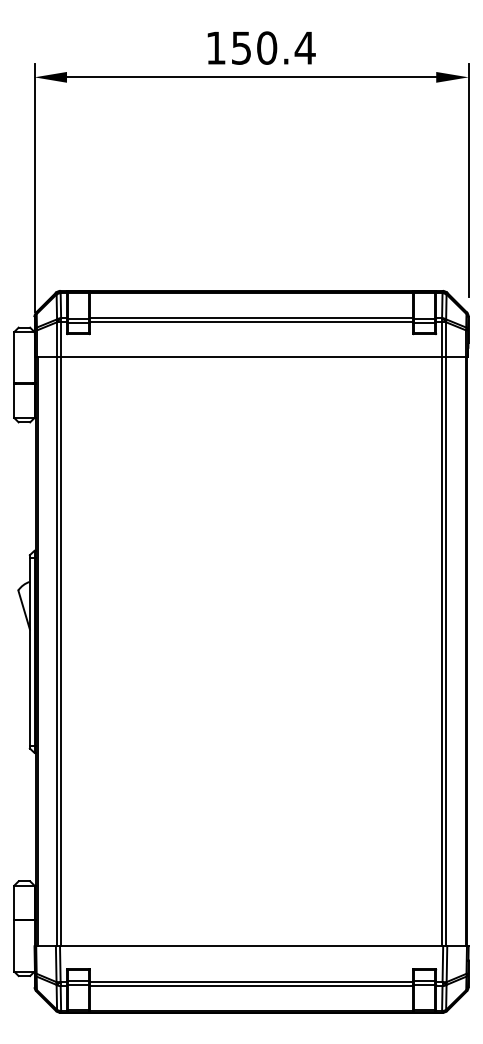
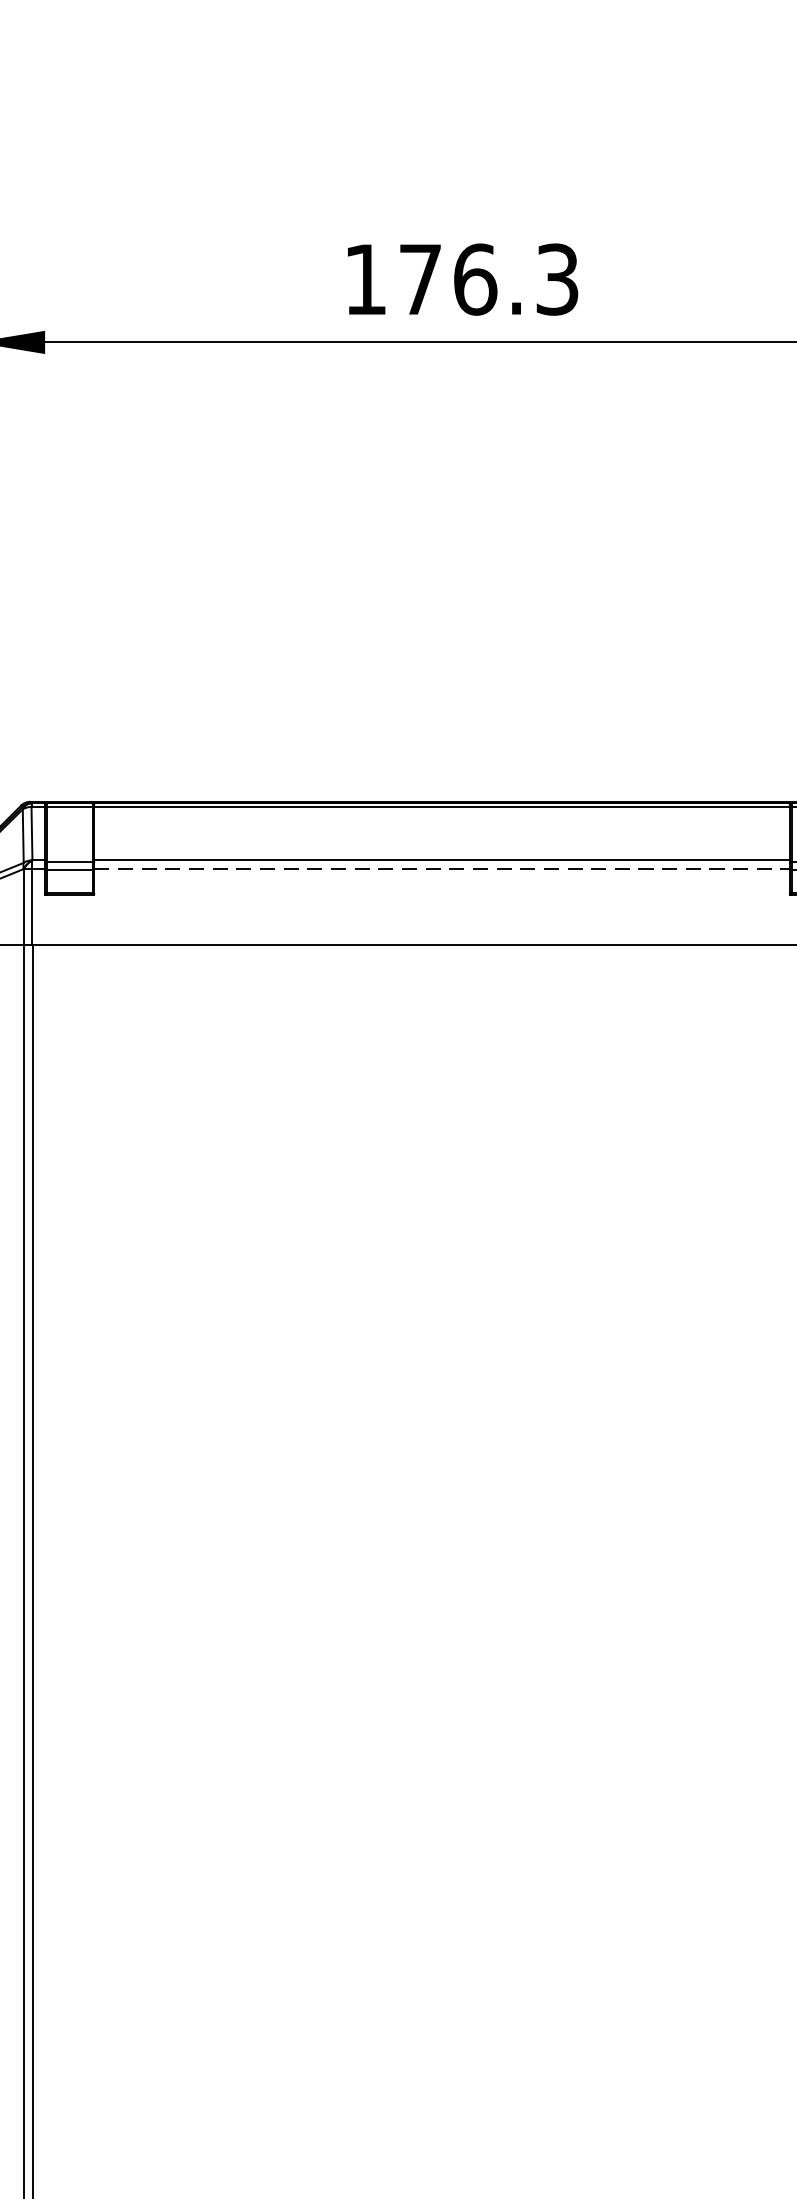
text: (273, 47) -> (489, 278), 150.4 -> 176.3
line: (251, 322) -> (441, 869), solid -> dashed

